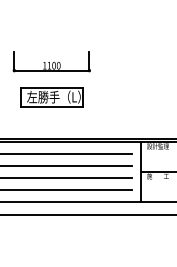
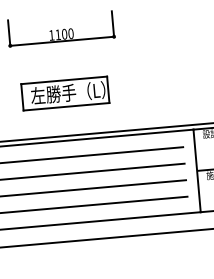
part: (51, 97) -> (64, 93), moved

